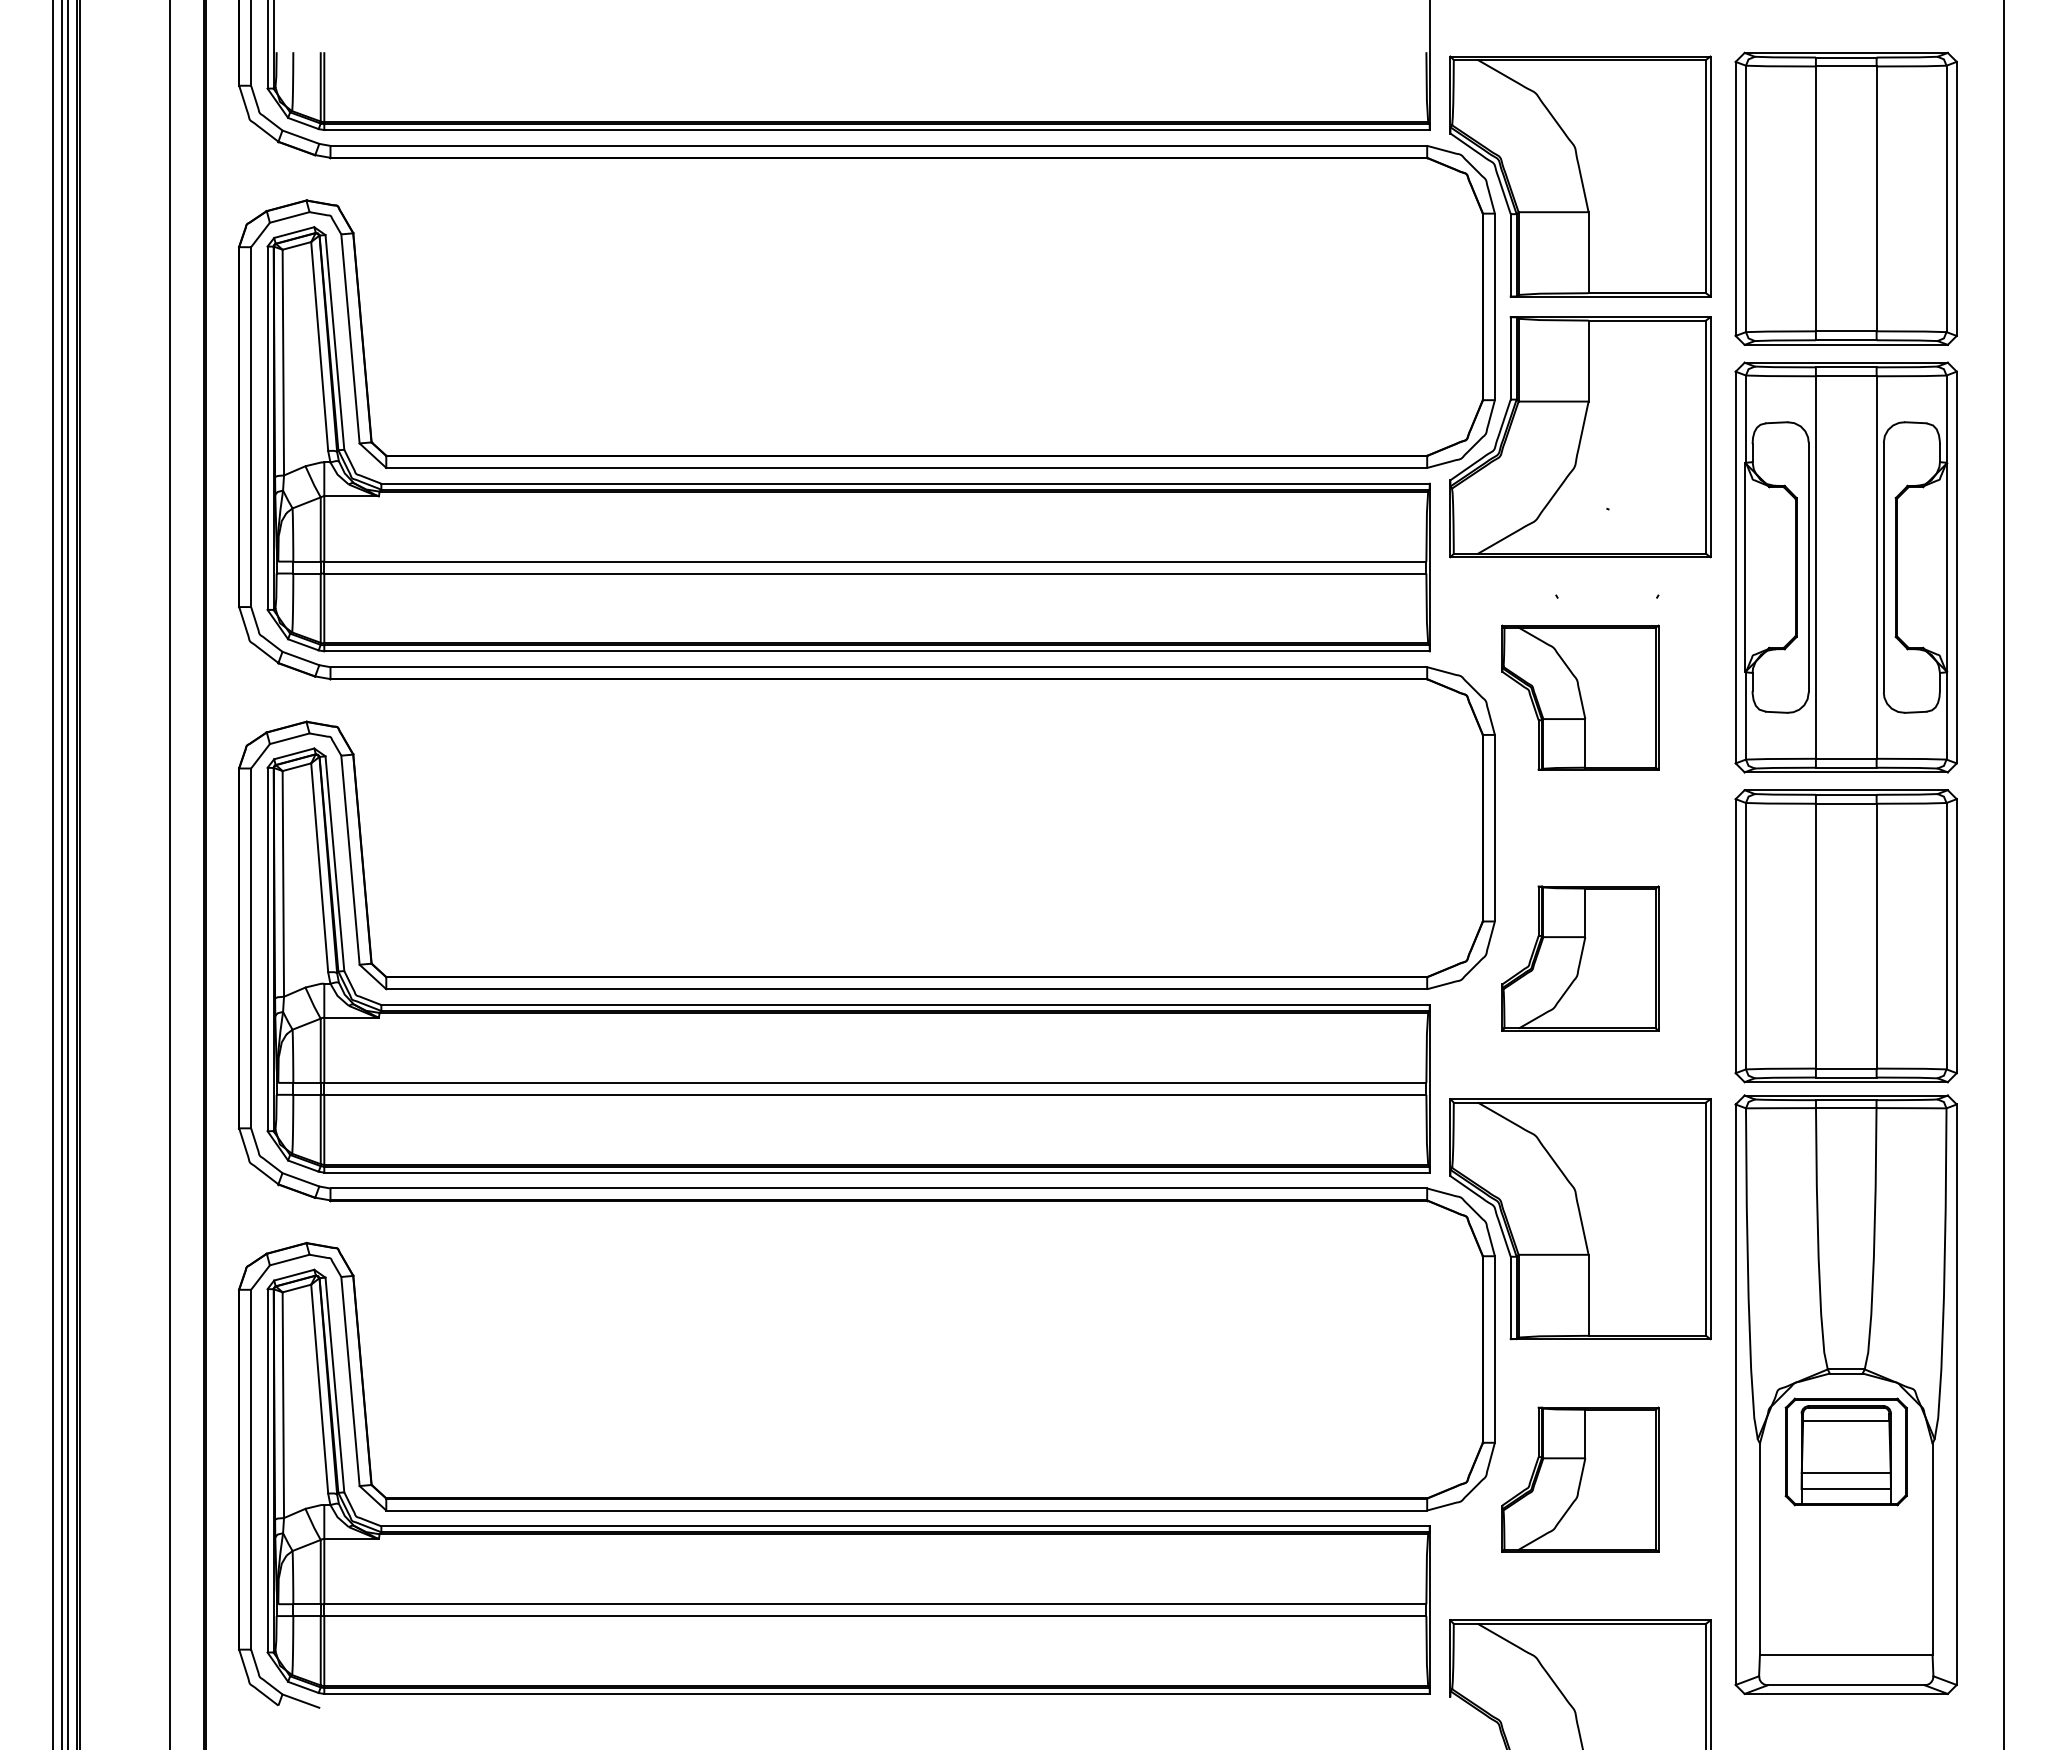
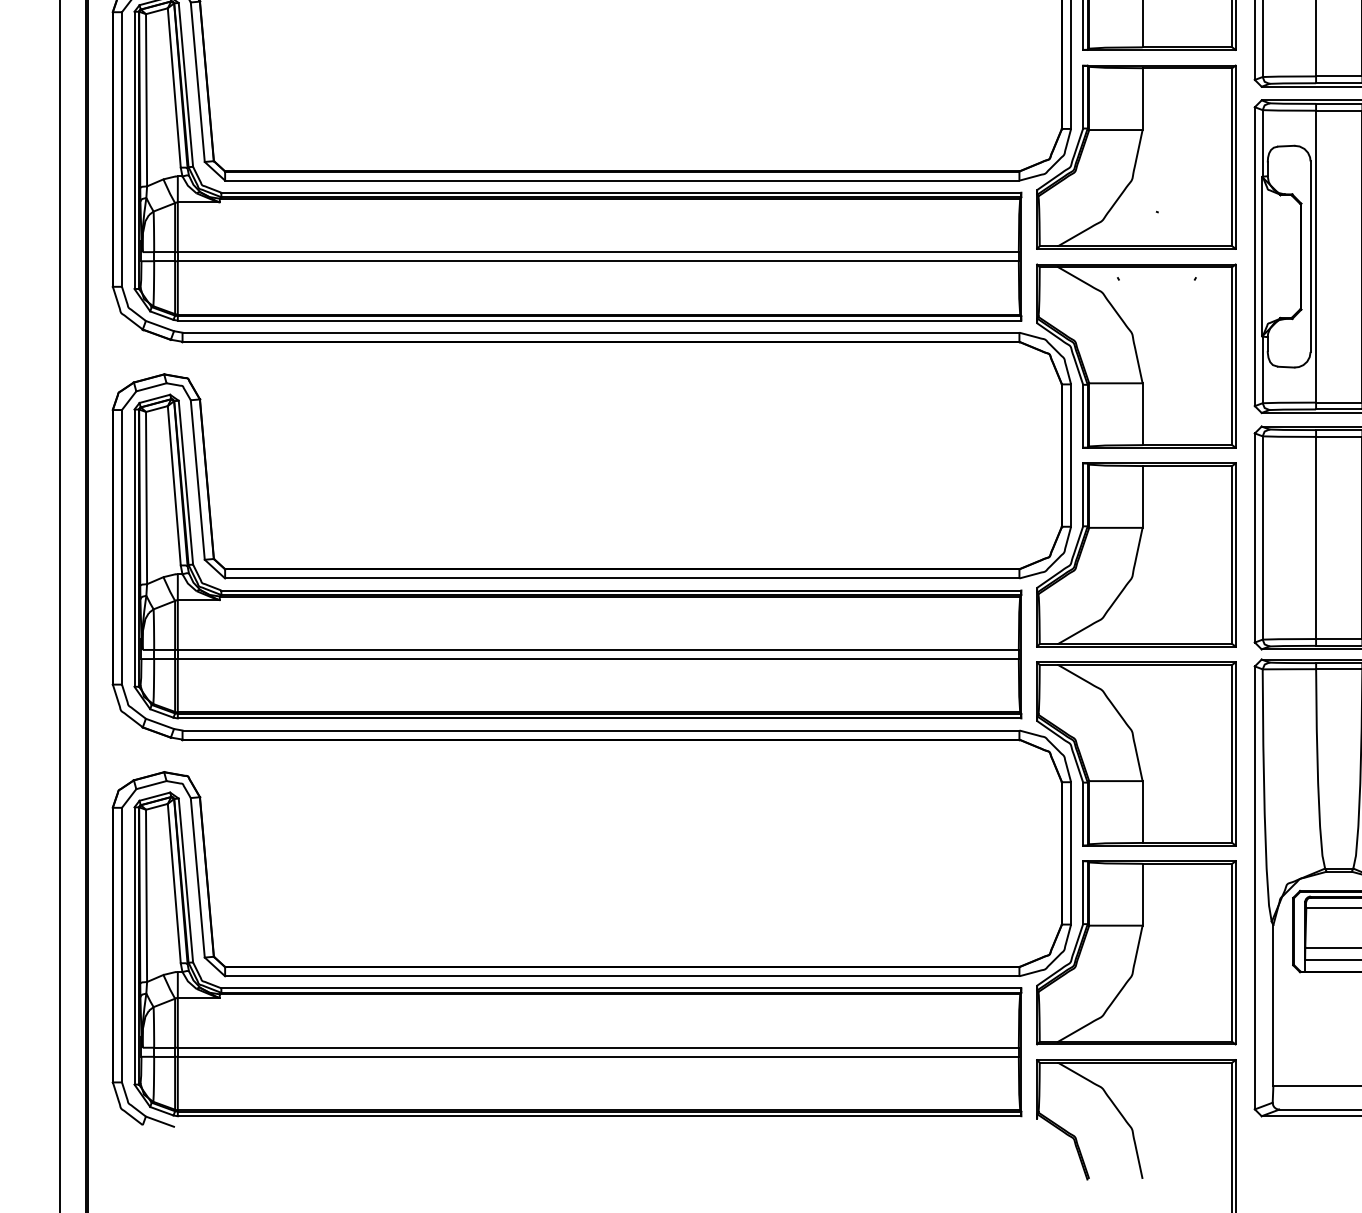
part: (1580, 697) -> (1136, 355), size x1.67
part: (1580, 958) -> (1136, 555), size x1.67
part: (1580, 1479) -> (1136, 952), size x1.67

